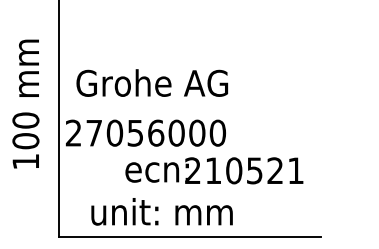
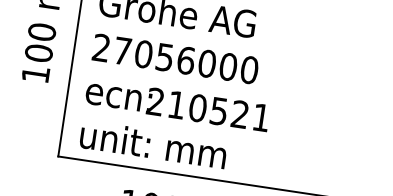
text: (145, 132) -> (175, 58), moved
text: (214, 170) -> (177, 104), moved
text: (161, 211) -> (153, 144), moved

